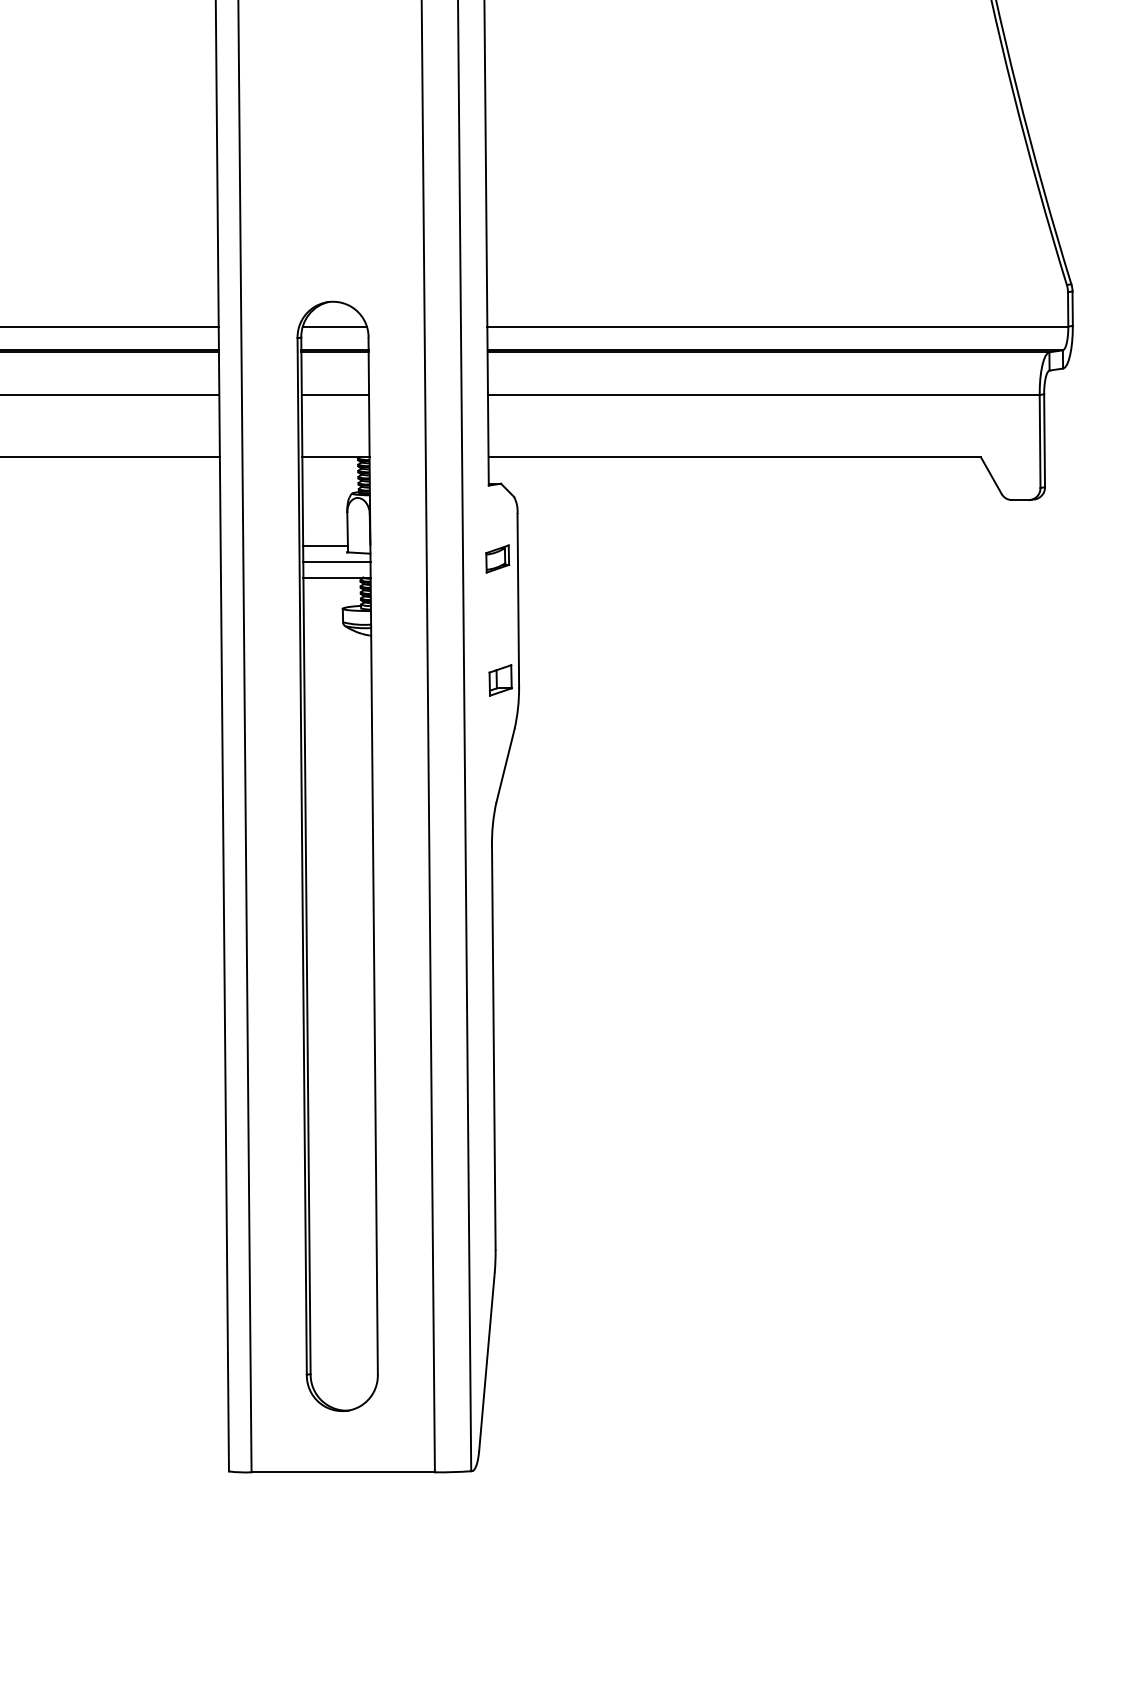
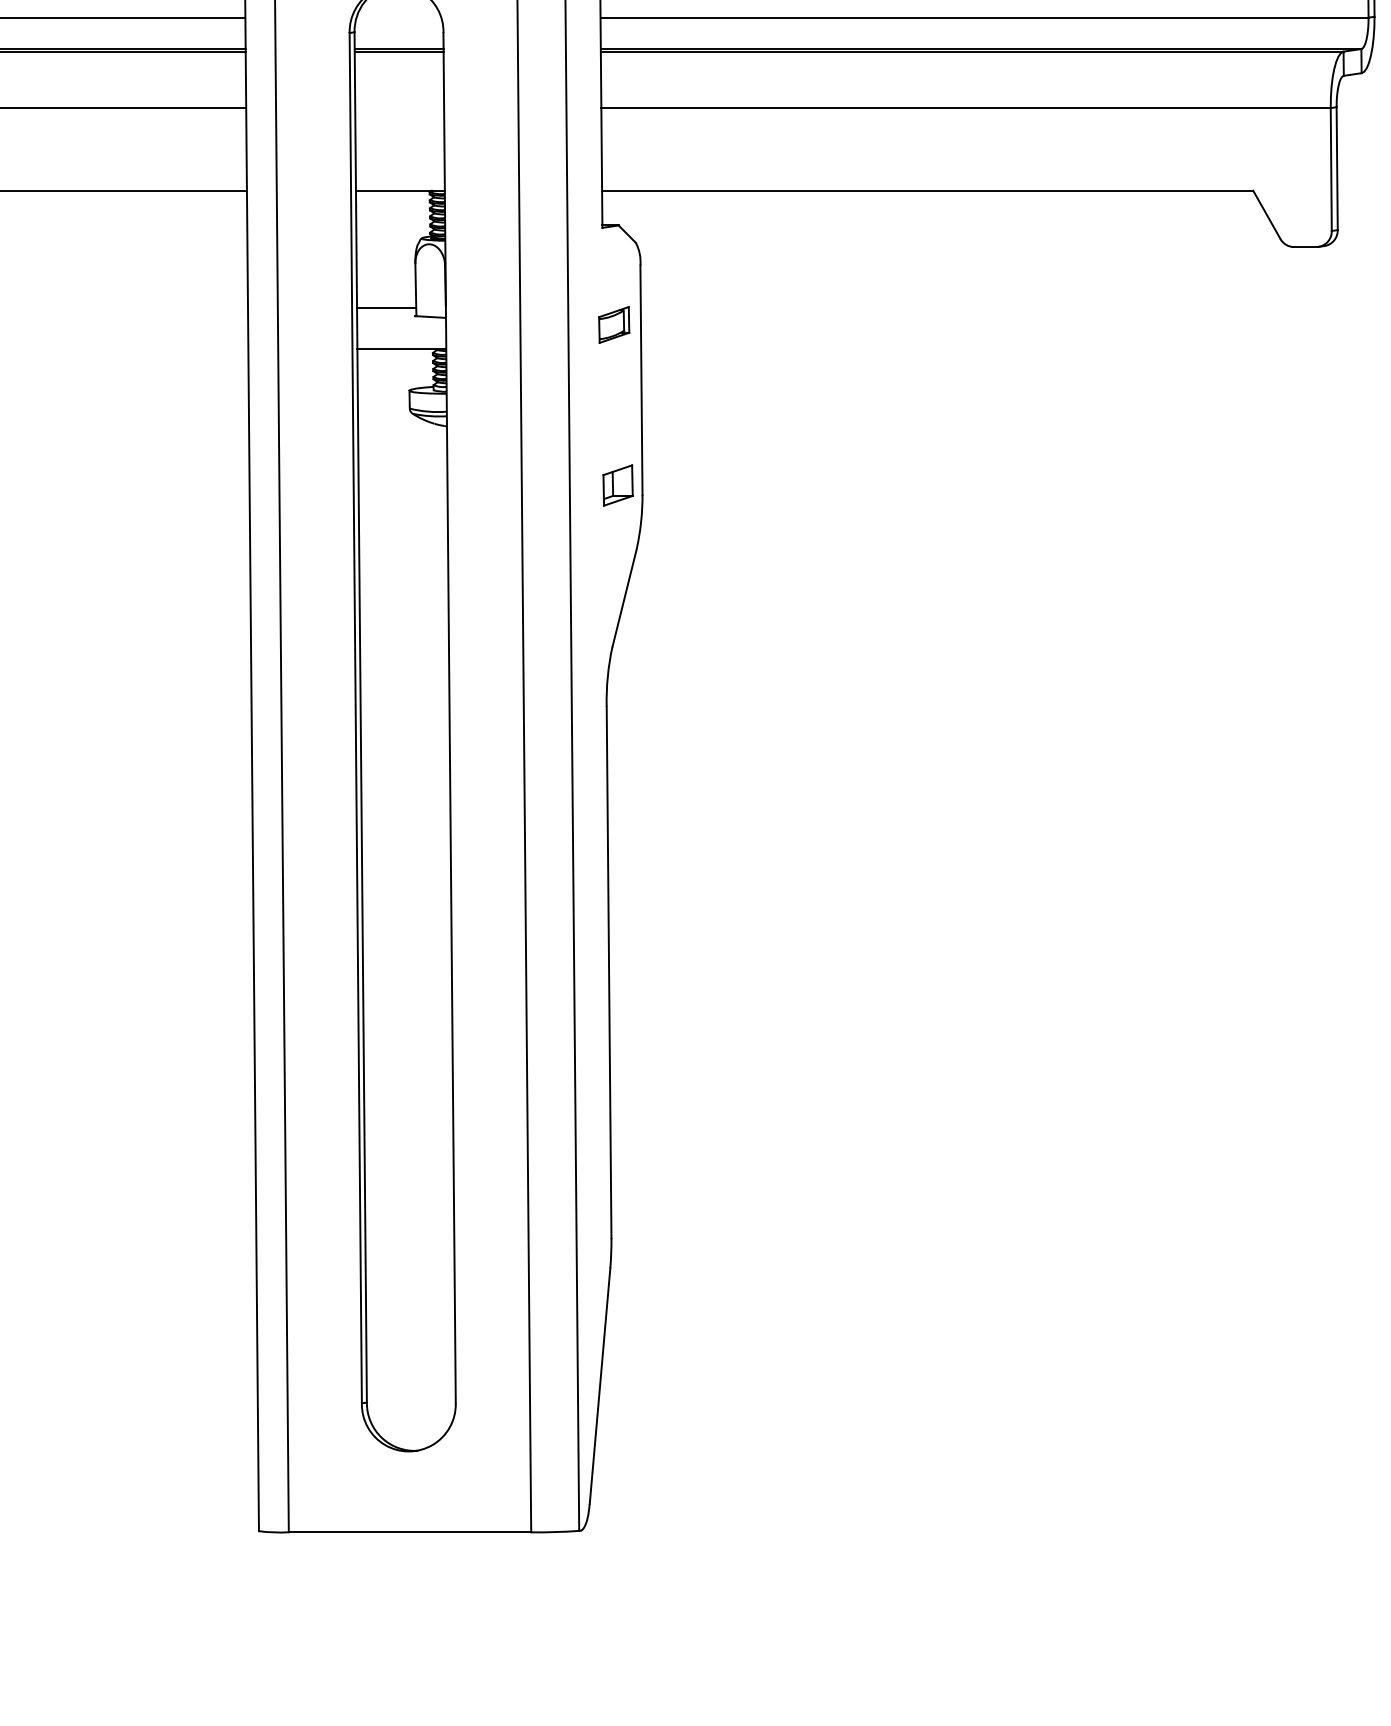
line: (334, 326) -> (398, 17), removed
line: (335, 394) -> (399, 107), removed
line: (336, 562) -> (401, 329), removed

